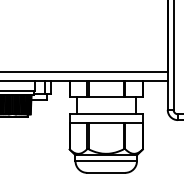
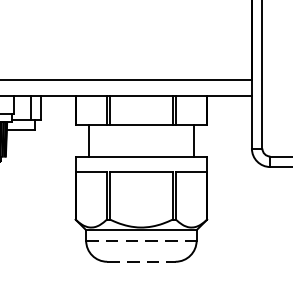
line: (106, 161) -> (141, 241), solid -> dashed
line: (106, 172) -> (141, 261), solid -> dashed

